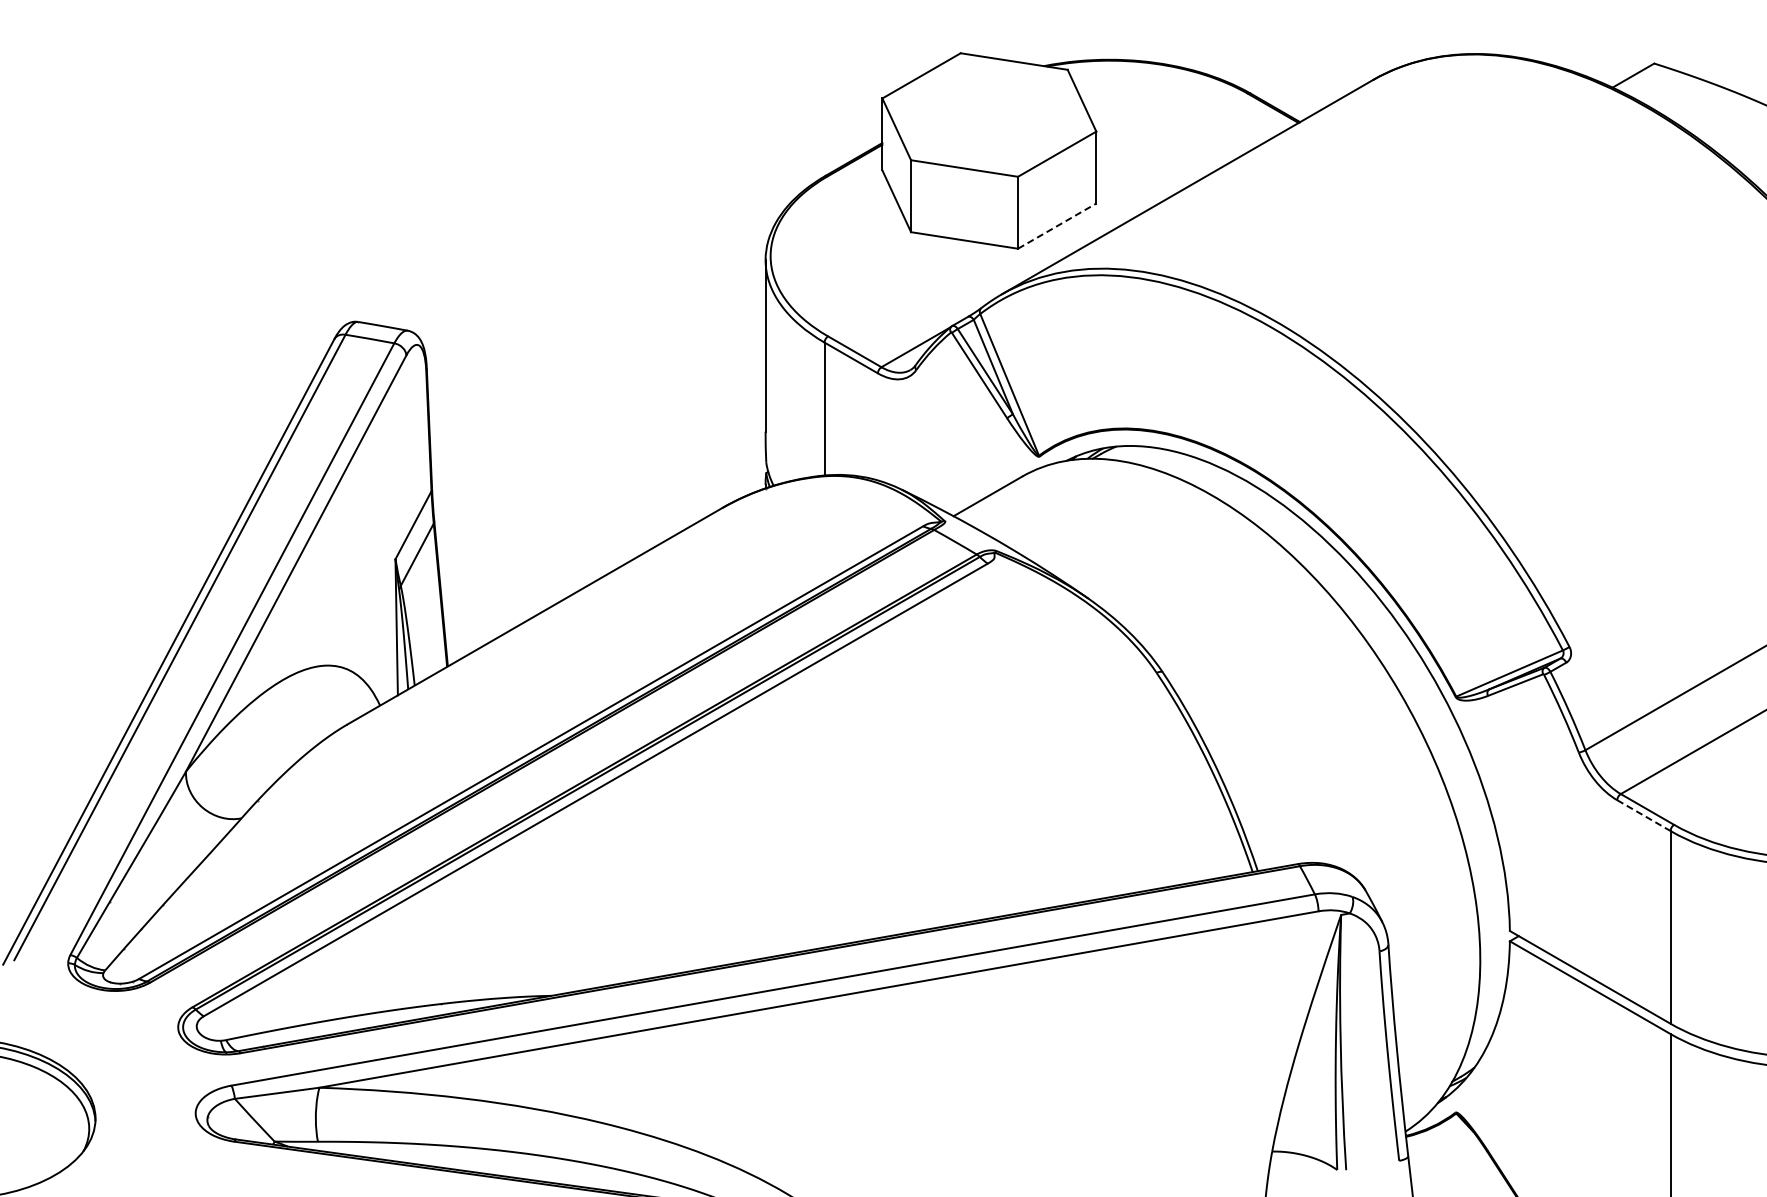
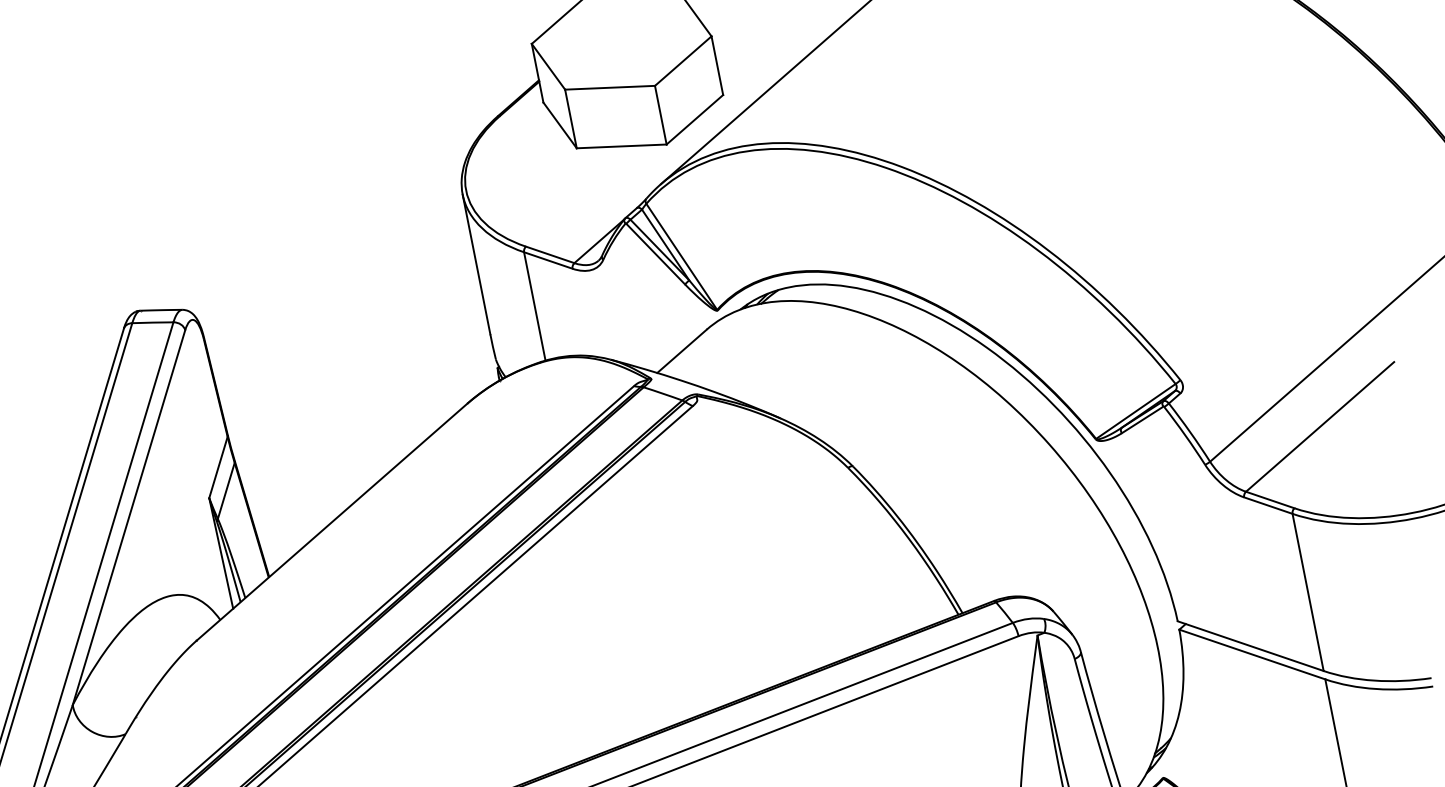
line: (1057, 225) -> (695, 119), dashed -> solid
line: (1643, 815) -> (1267, 505), dashed -> solid

